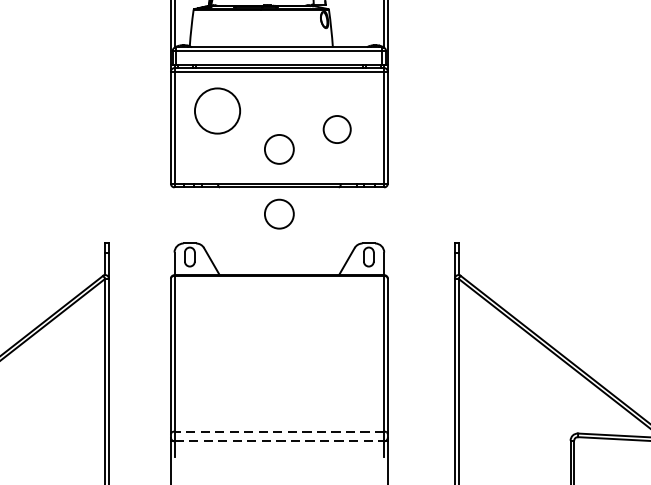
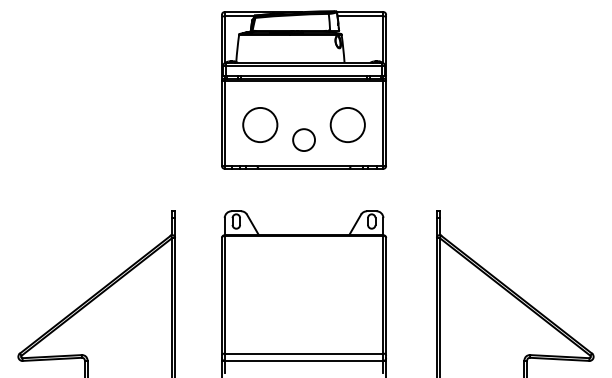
circle: (217, 110) -> (260, 124), moved
circle: (336, 128) -> (347, 124), size x1.67
circle: (278, 213) -> (303, 188), removed
line: (278, 431) -> (303, 353), dashed -> solid
line: (279, 440) -> (304, 360), dashed -> solid

